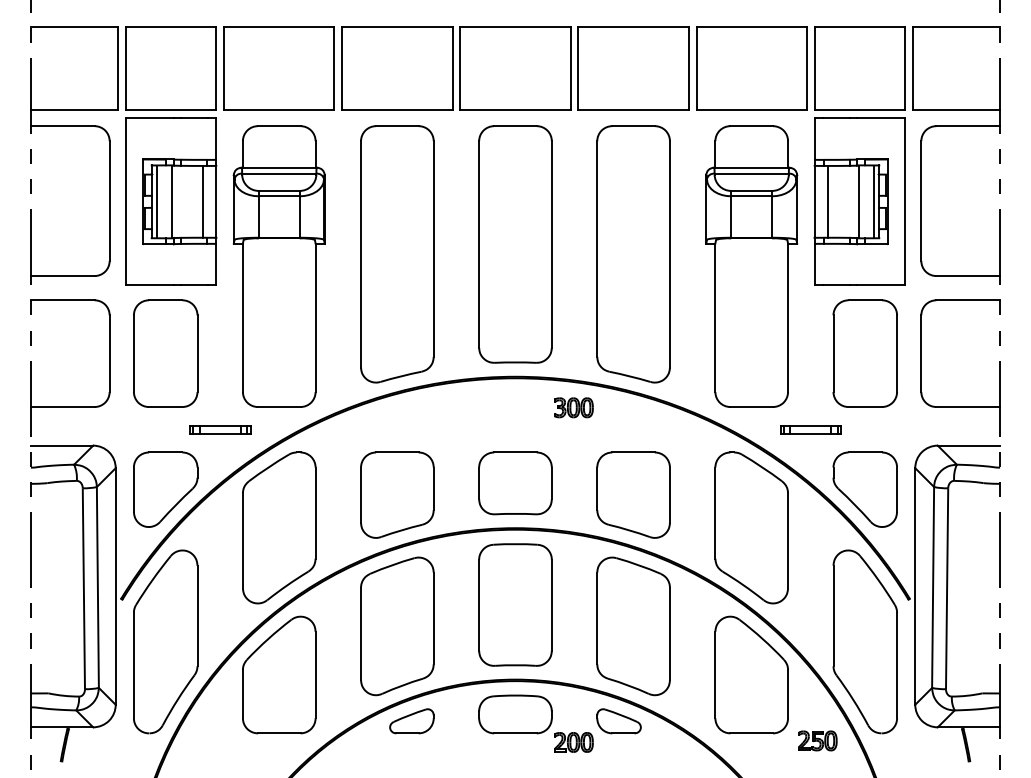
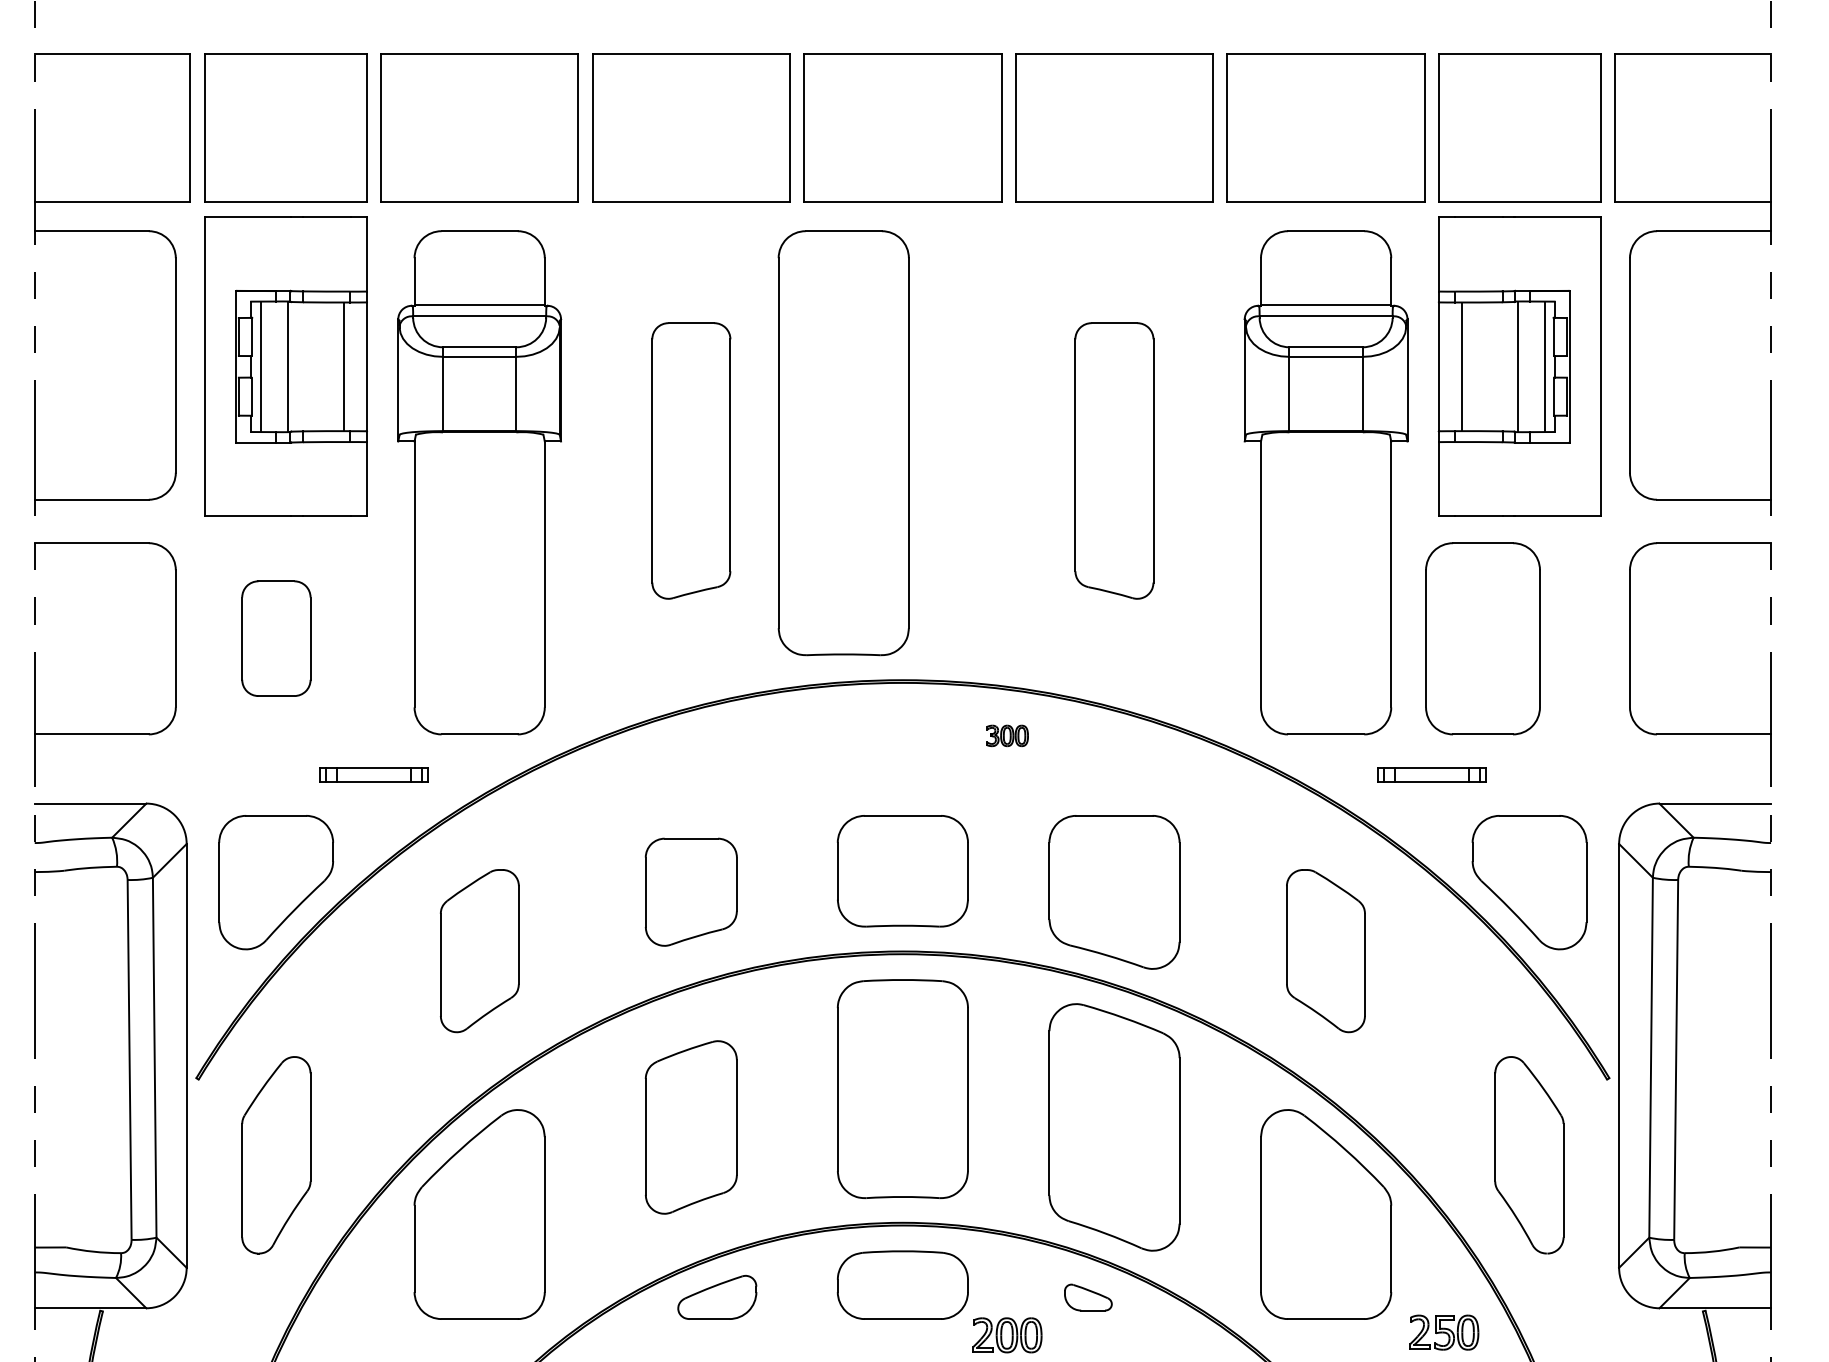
part: (515, 244) -> (843, 443), moved
part: (397, 254) -> (691, 461), size x0.6
part: (633, 254) -> (1114, 461), size x0.6
part: (165, 353) -> (275, 638), size x0.6
part: (864, 353) -> (1481, 638), moved
part: (573, 407) -> (1006, 735), size x0.6
part: (397, 494) -> (691, 891), size x0.7
part: (279, 527) -> (480, 950), size x0.6
part: (751, 527) -> (1325, 950), size x0.6
part: (397, 626) -> (691, 1127), size x0.7
part: (165, 641) -> (275, 1154), size x0.6
part: (864, 641) -> (1528, 1154), size x0.6
part: (618, 721) -> (1087, 1297), size x0.6

